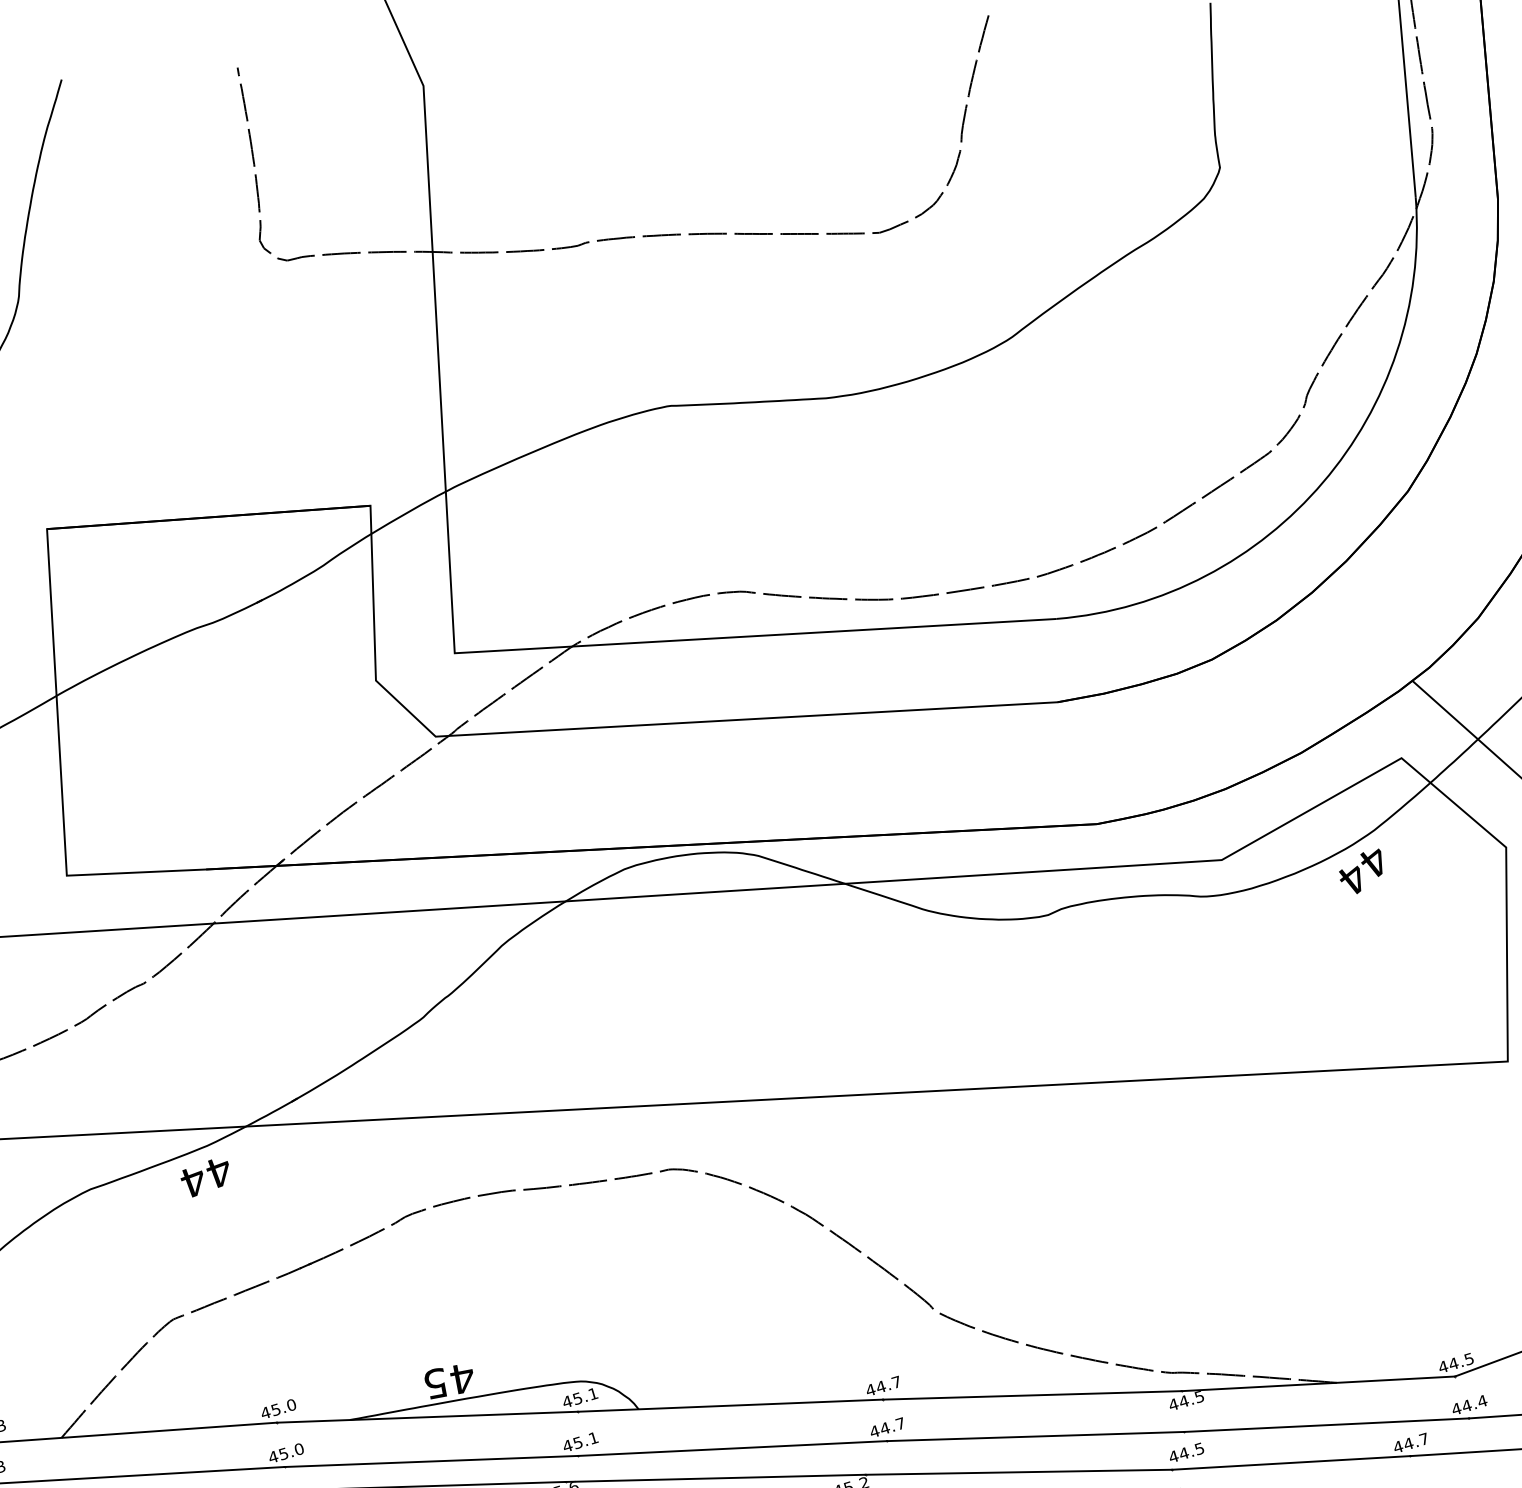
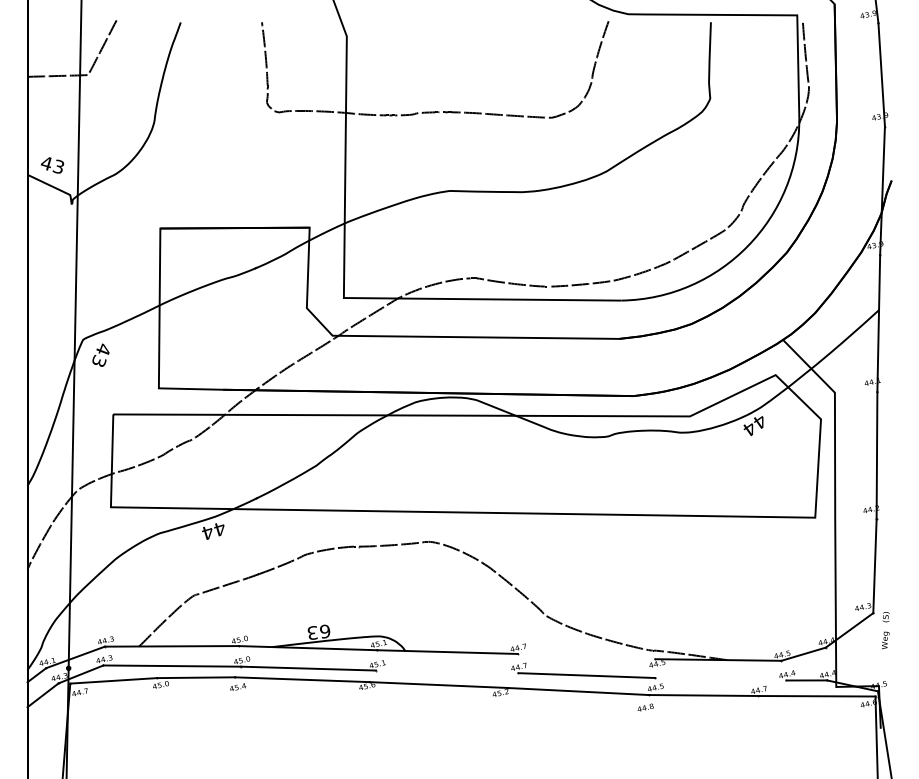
text: (447, 1379) -> (318, 631), 45 -> 63
line: (1032, 1395) -> (586, 656), removed
line: (1325, 1425) -> (720, 679), removed
line: (733, 1447) -> (447, 671), removed

